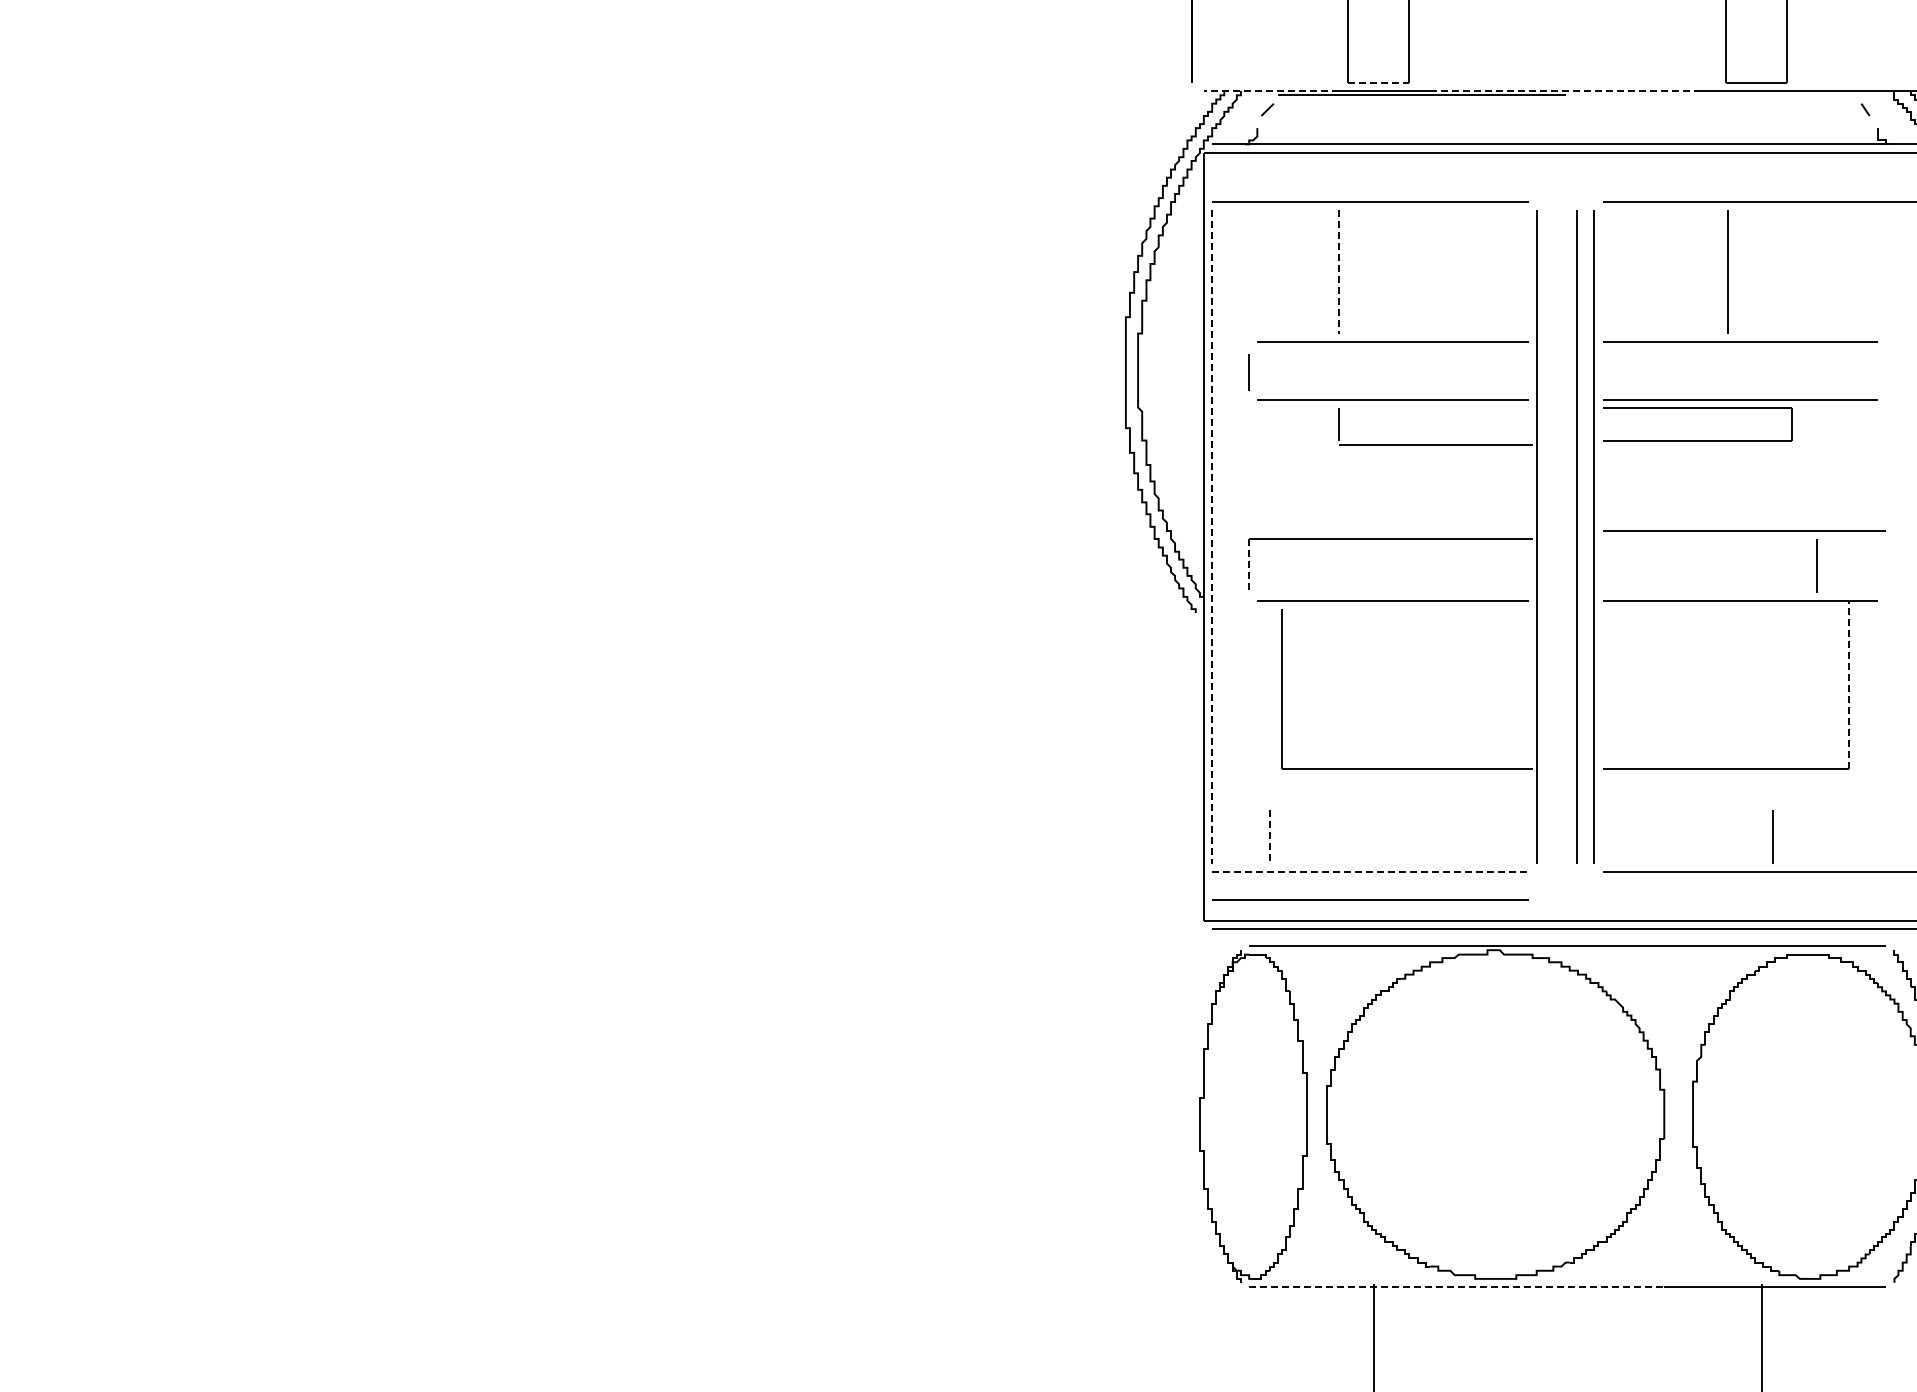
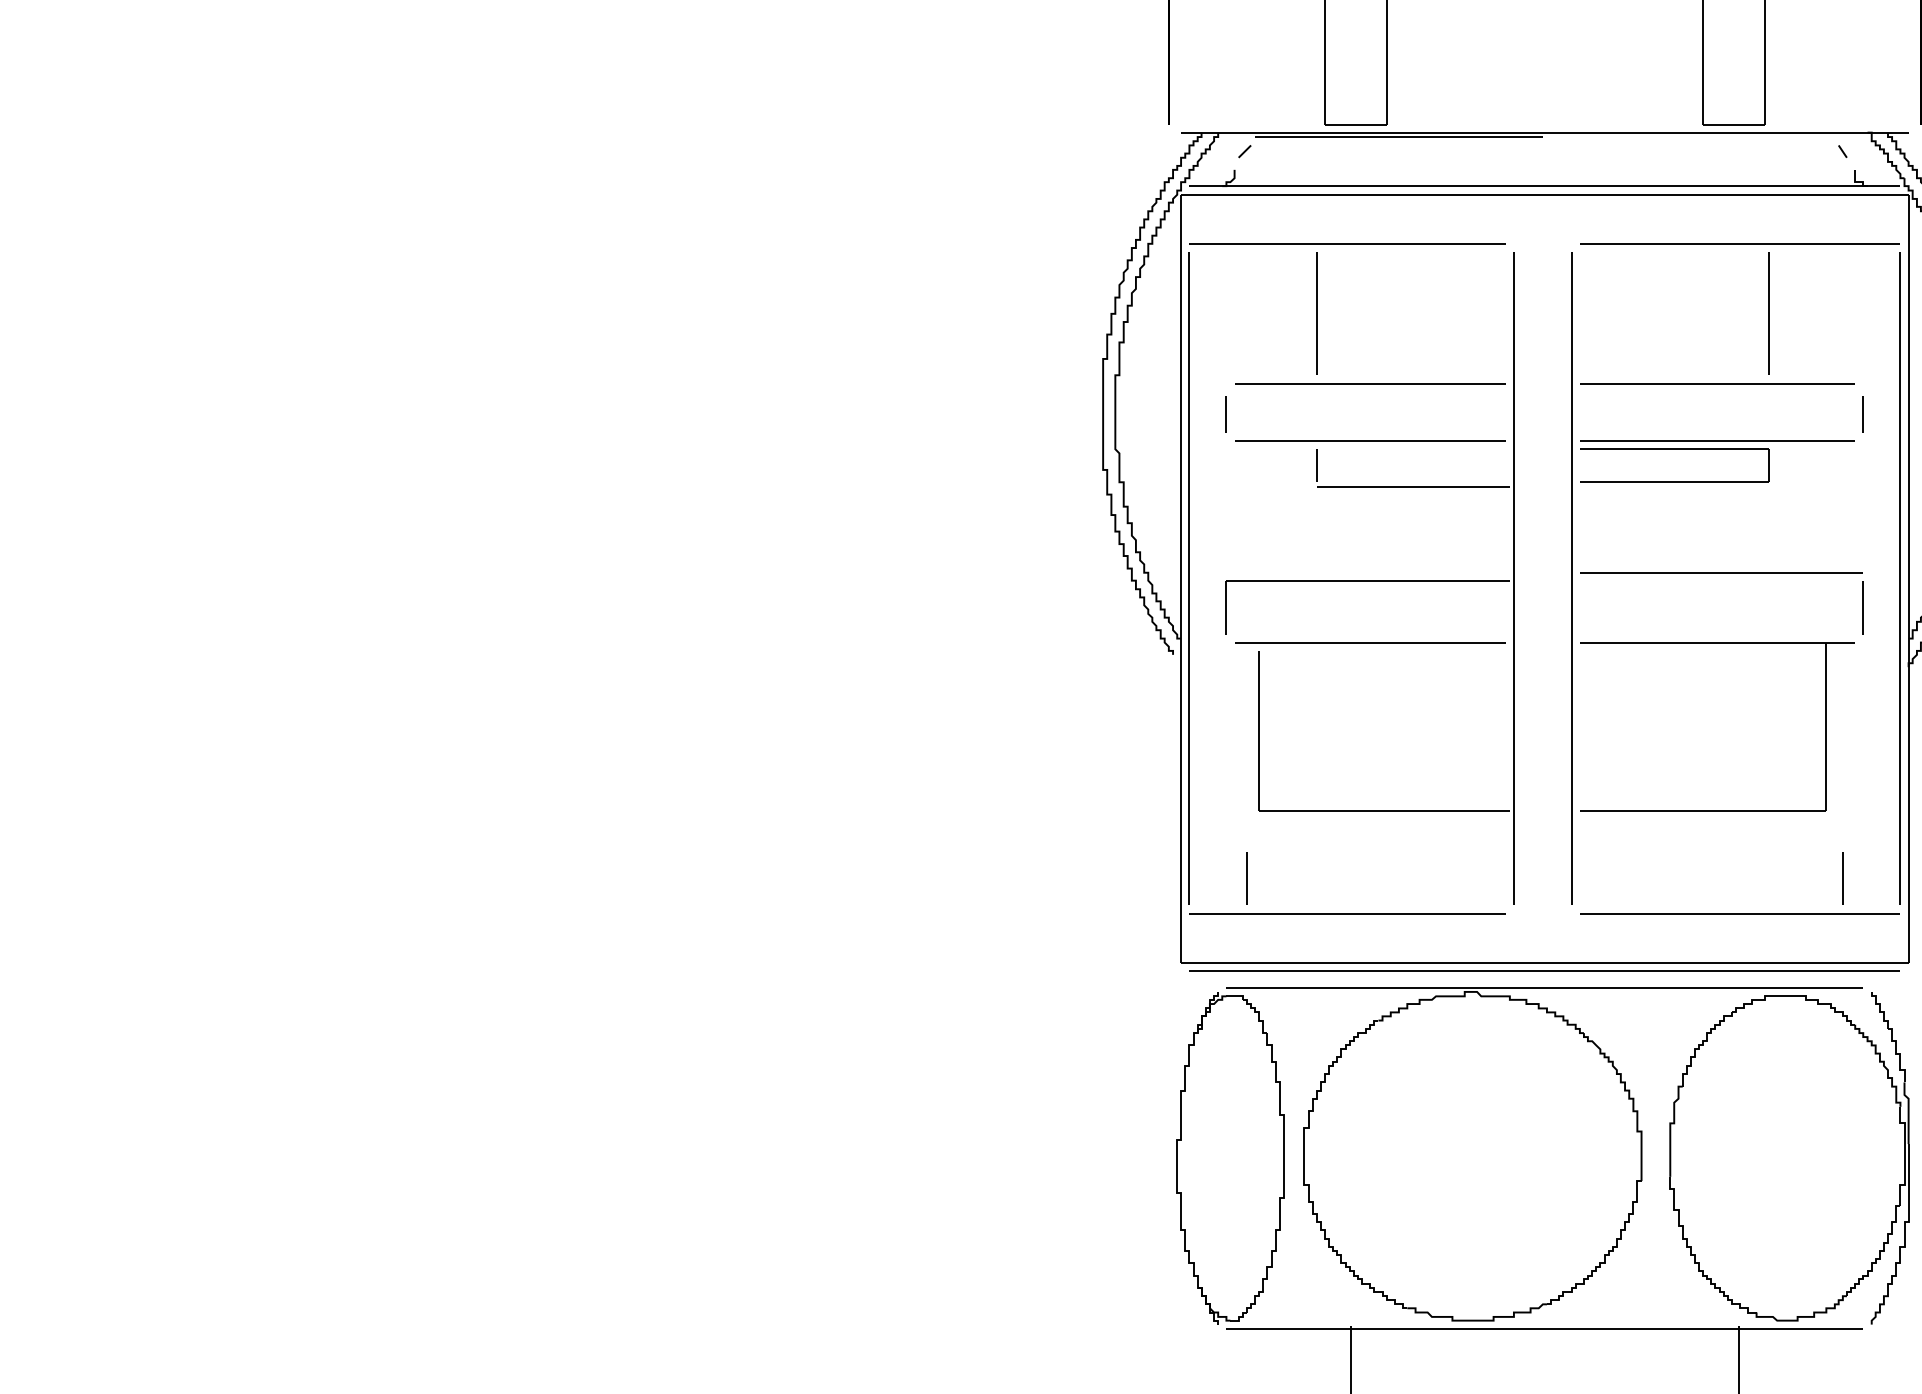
line: (1378, 82) -> (1355, 124), dashed -> solid
line: (1271, 90) -> (1248, 132), dashed -> solid
line: (1565, 90) -> (1542, 132), dashed -> solid
line: (1339, 271) -> (1316, 313), dashed -> solid
line: (1727, 271) -> (1768, 313), moved
line: (1885, 372) -> (1862, 414), added
line: (1212, 536) -> (1189, 578), dashed -> solid
line: (1577, 536) -> (1554, 578), removed
line: (1249, 565) -> (1226, 607), dashed -> solid
line: (1816, 565) -> (1862, 607), moved
line: (1849, 684) -> (1826, 726), dashed -> solid
line: (1270, 836) -> (1247, 878), dashed -> solid
line: (1772, 836) -> (1842, 878), moved
line: (1371, 872) -> (1348, 914), dashed -> solid
line: (1370, 899) -> (1347, 941), removed
line: (1456, 1286) -> (1433, 1328), dashed -> solid

